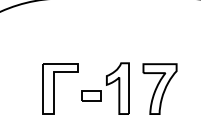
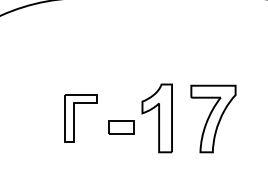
part: (60, 88) -> (80, 118), size x0.7

